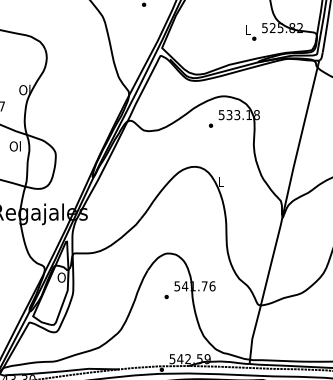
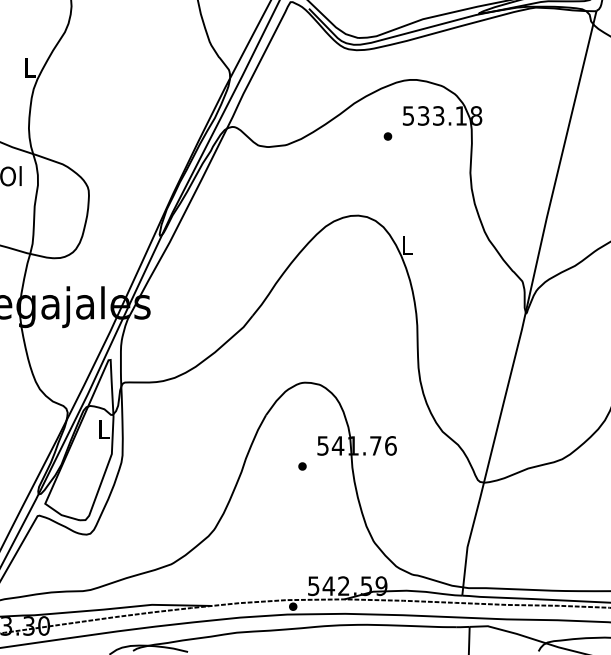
text: (24, 89) -> (28, 66), Ol -> L
text: (62, 277) -> (101, 428), Ol -> L

